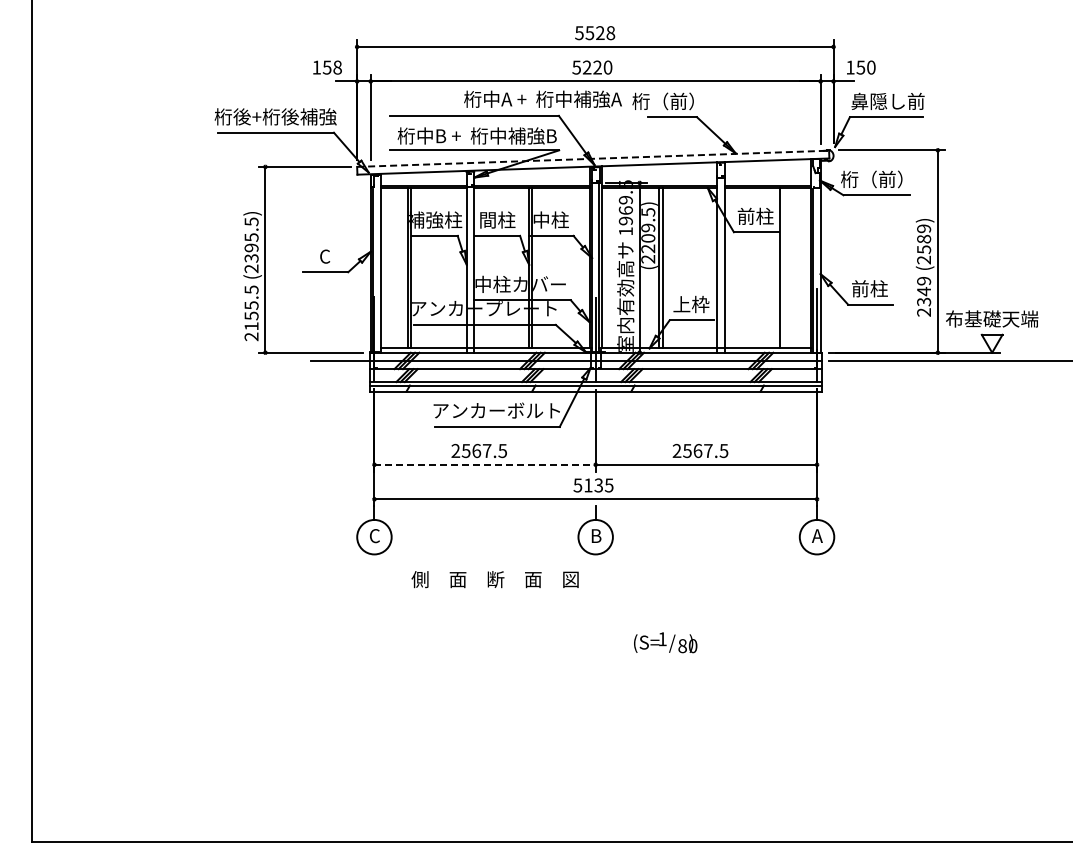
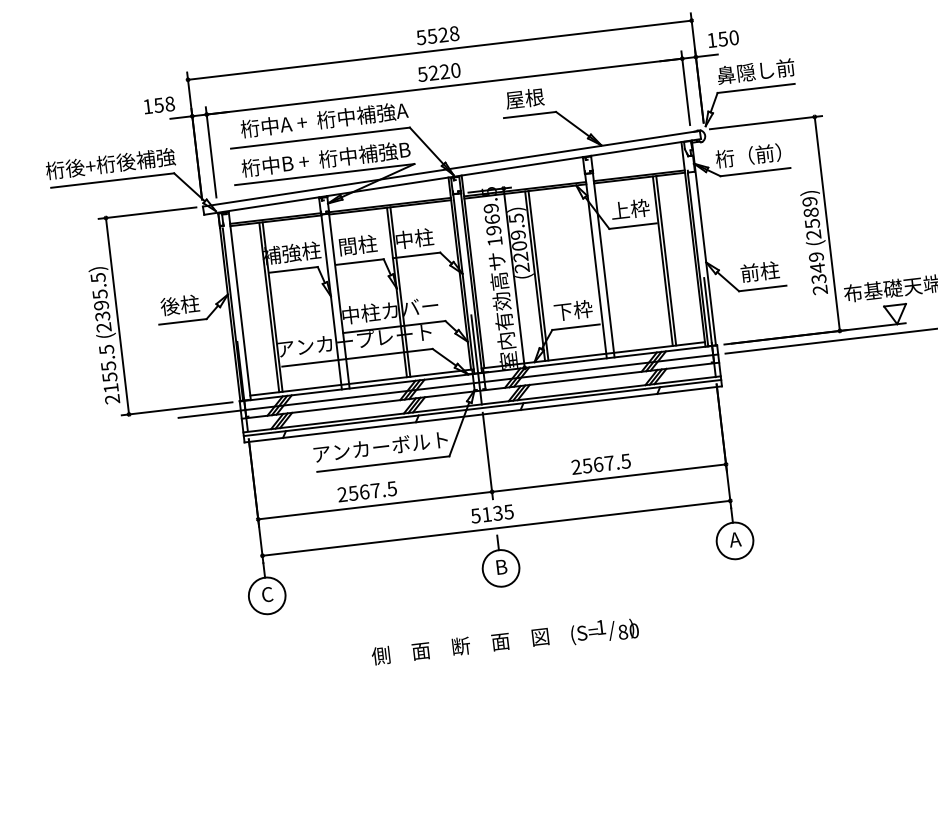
text: (542, 98) -> (323, 119), moved
text: (662, 101) -> (517, 99), 桁（前） -> 屋根
line: (593, 158) -> (451, 168), dashed -> solid
text: (755, 215) -> (630, 208), 前柱 -> 上枠
text: (325, 256) -> (180, 305), C -> 後柱
line: (783, 268) -> (666, 261), added
text: (681, 304) -> (562, 311), 上枠 -> 下枠
line: (485, 464) -> (375, 505), dashed -> solid
text: (494, 579) -> (459, 646), moved
text: (665, 642) -> (604, 630), moved

